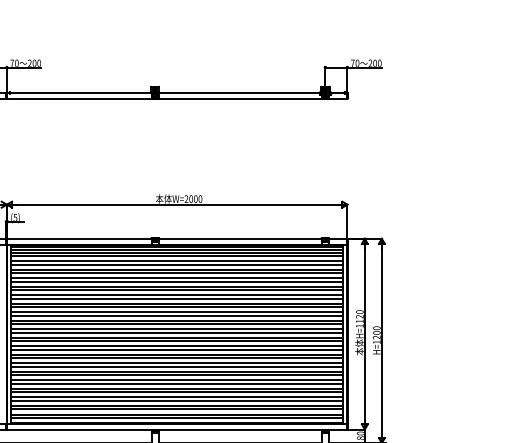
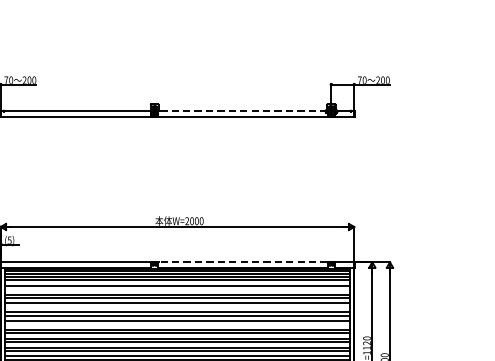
line: (239, 93) -> (242, 111), solid -> dashed
line: (240, 238) -> (243, 262), solid -> dashed
line: (176, 264) -> (176, 289), removed
line: (176, 281) -> (176, 306), removed
line: (176, 298) -> (176, 324), removed

